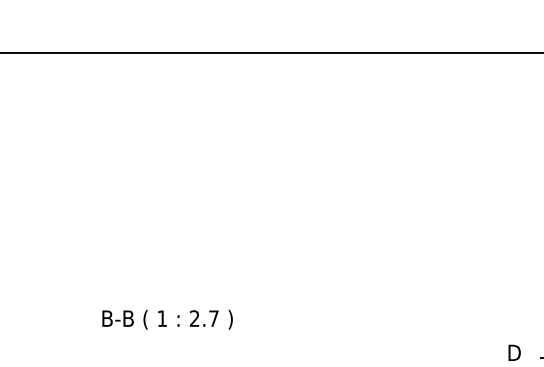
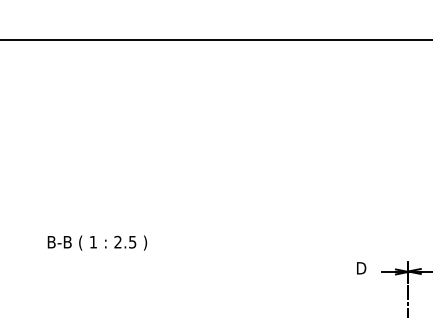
text: (213, 319) -> (132, 242), 2.7 -> 2.5

